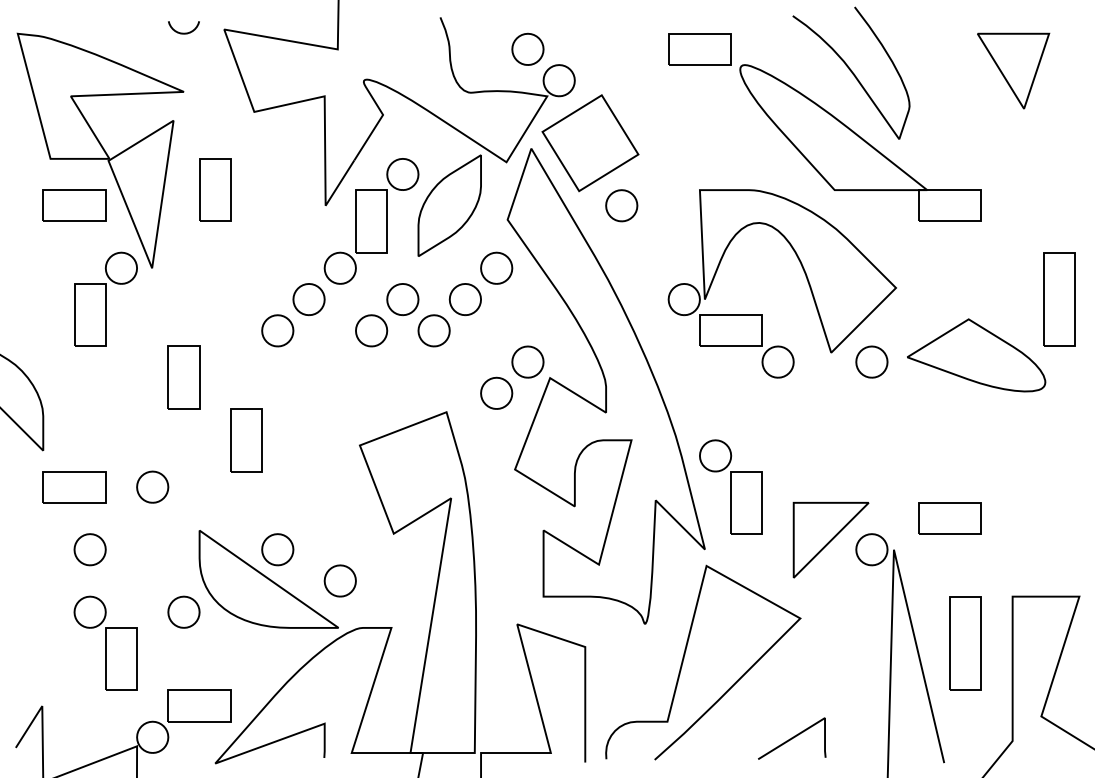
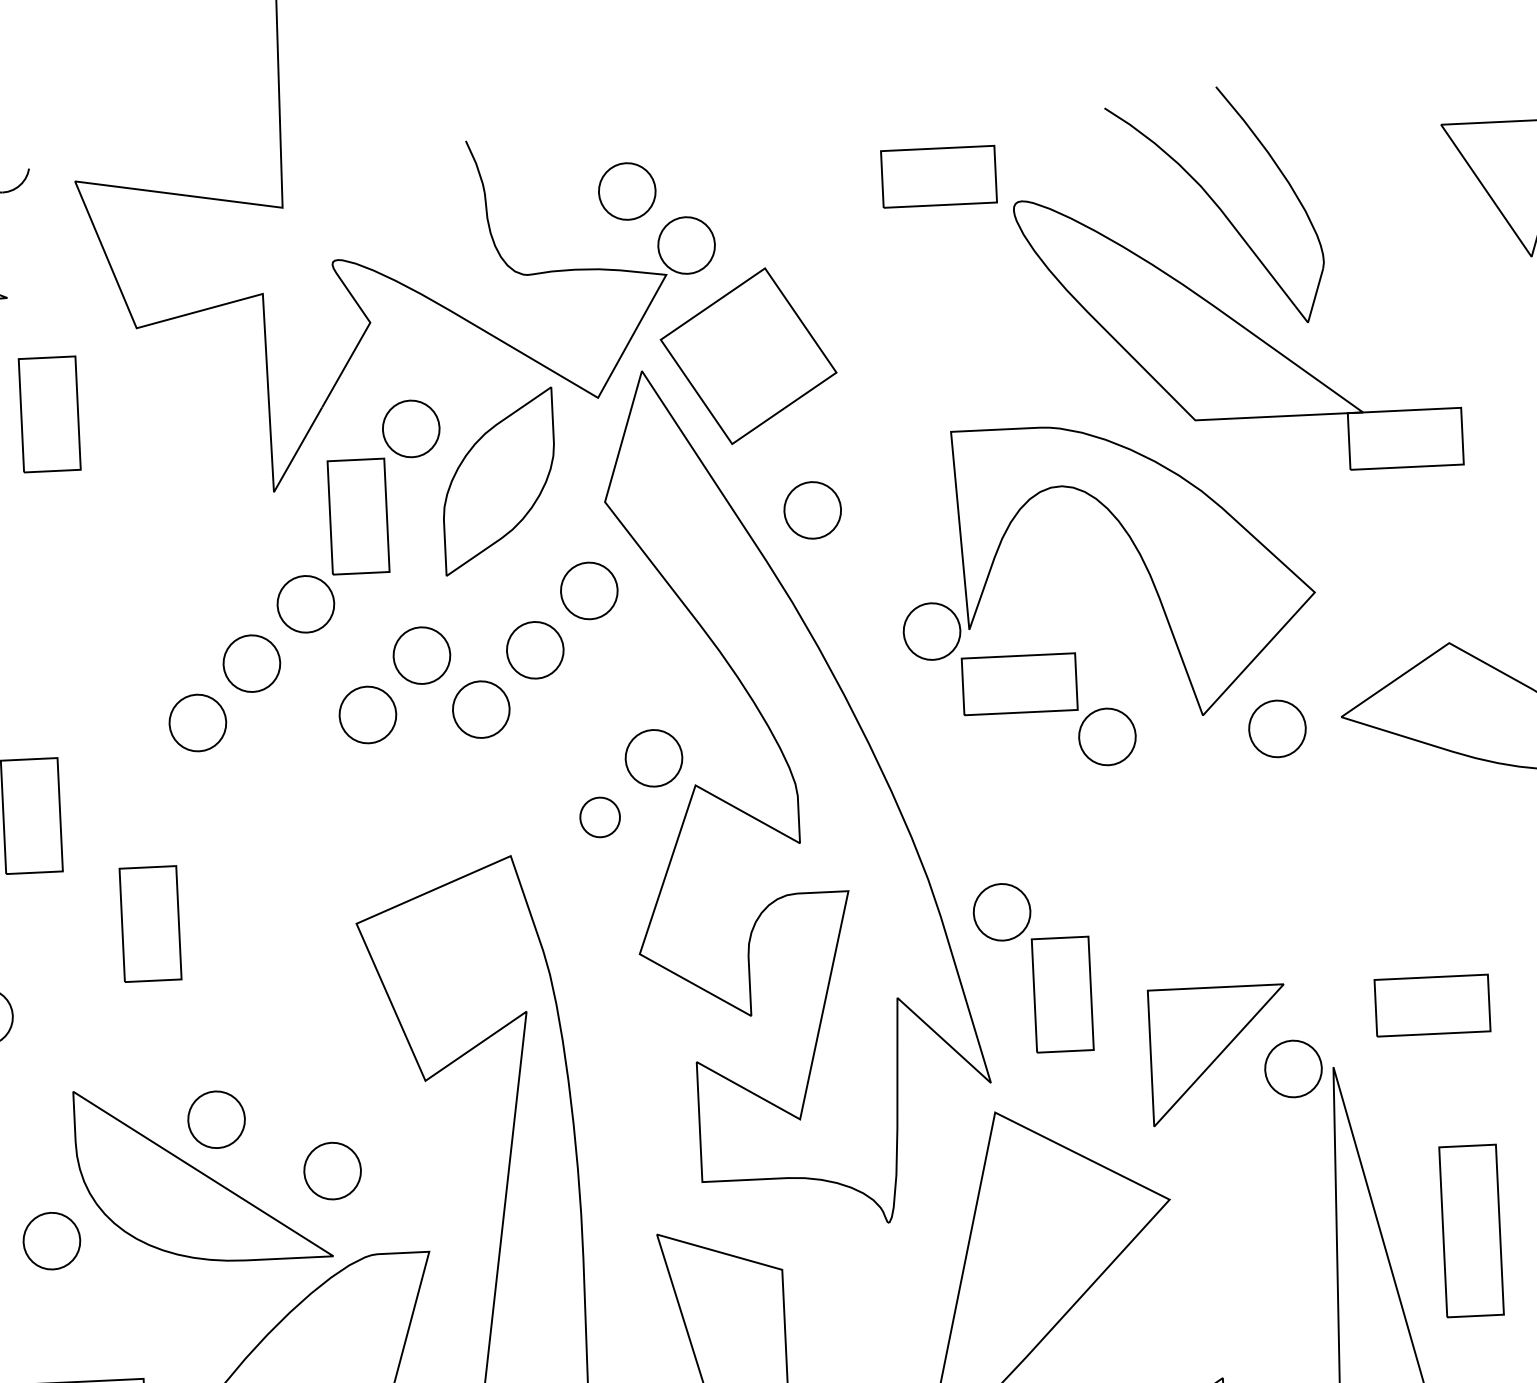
part: (215, 189) -> (50, 413), moved
part: (621, 205) -> (812, 509), moved
part: (496, 392) -> (599, 816), size x0.7

